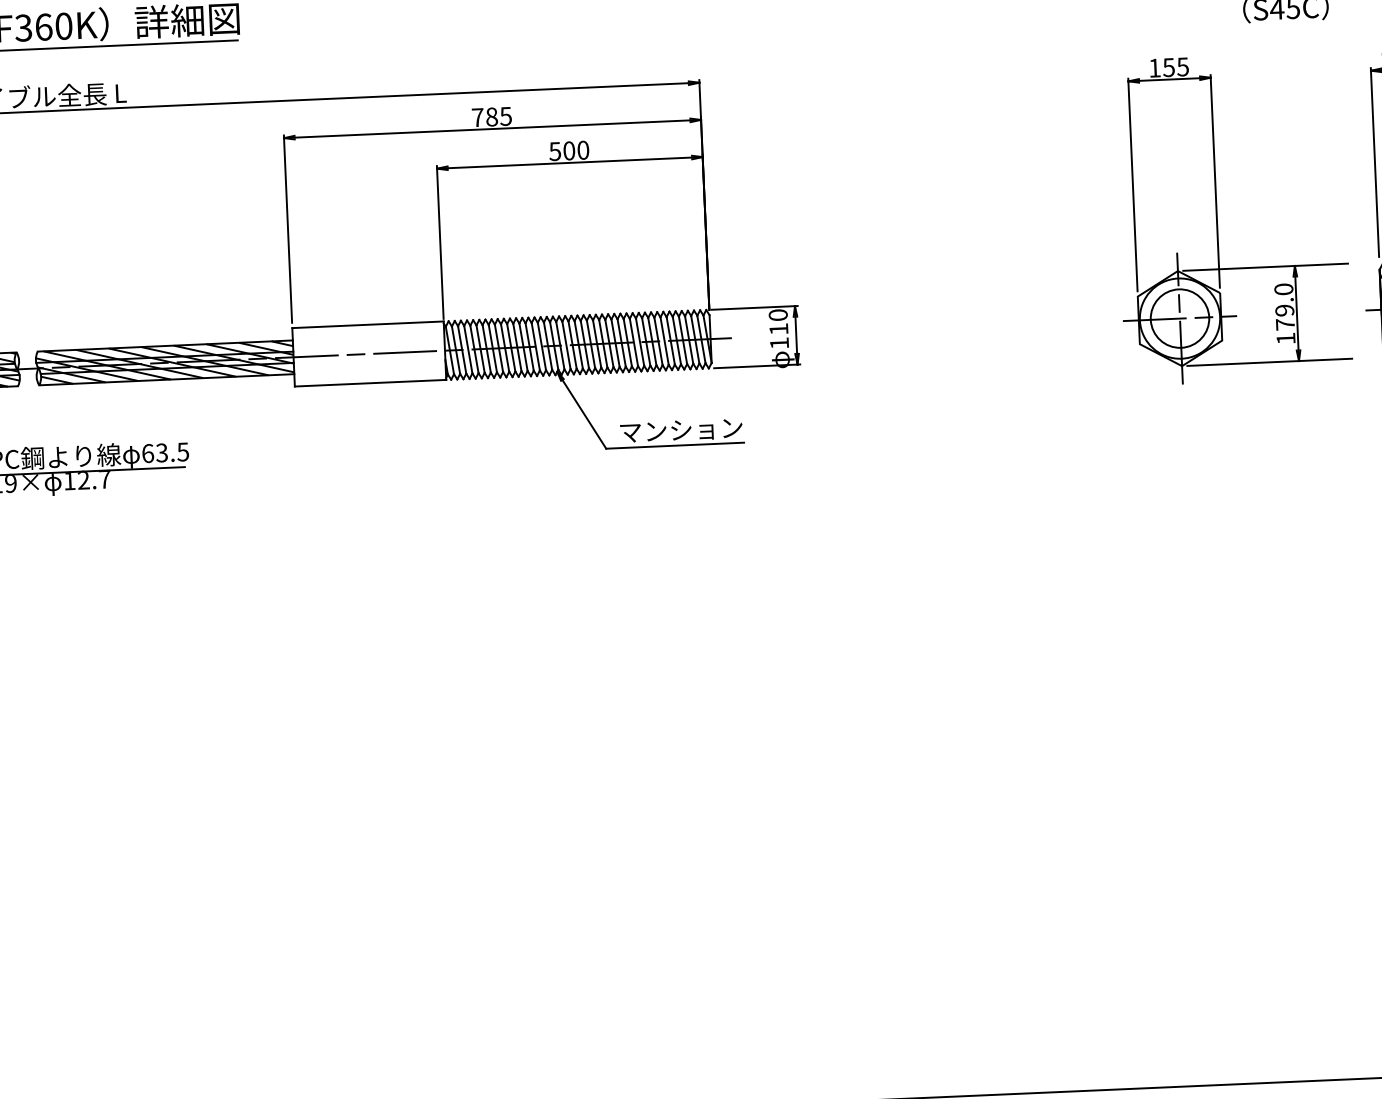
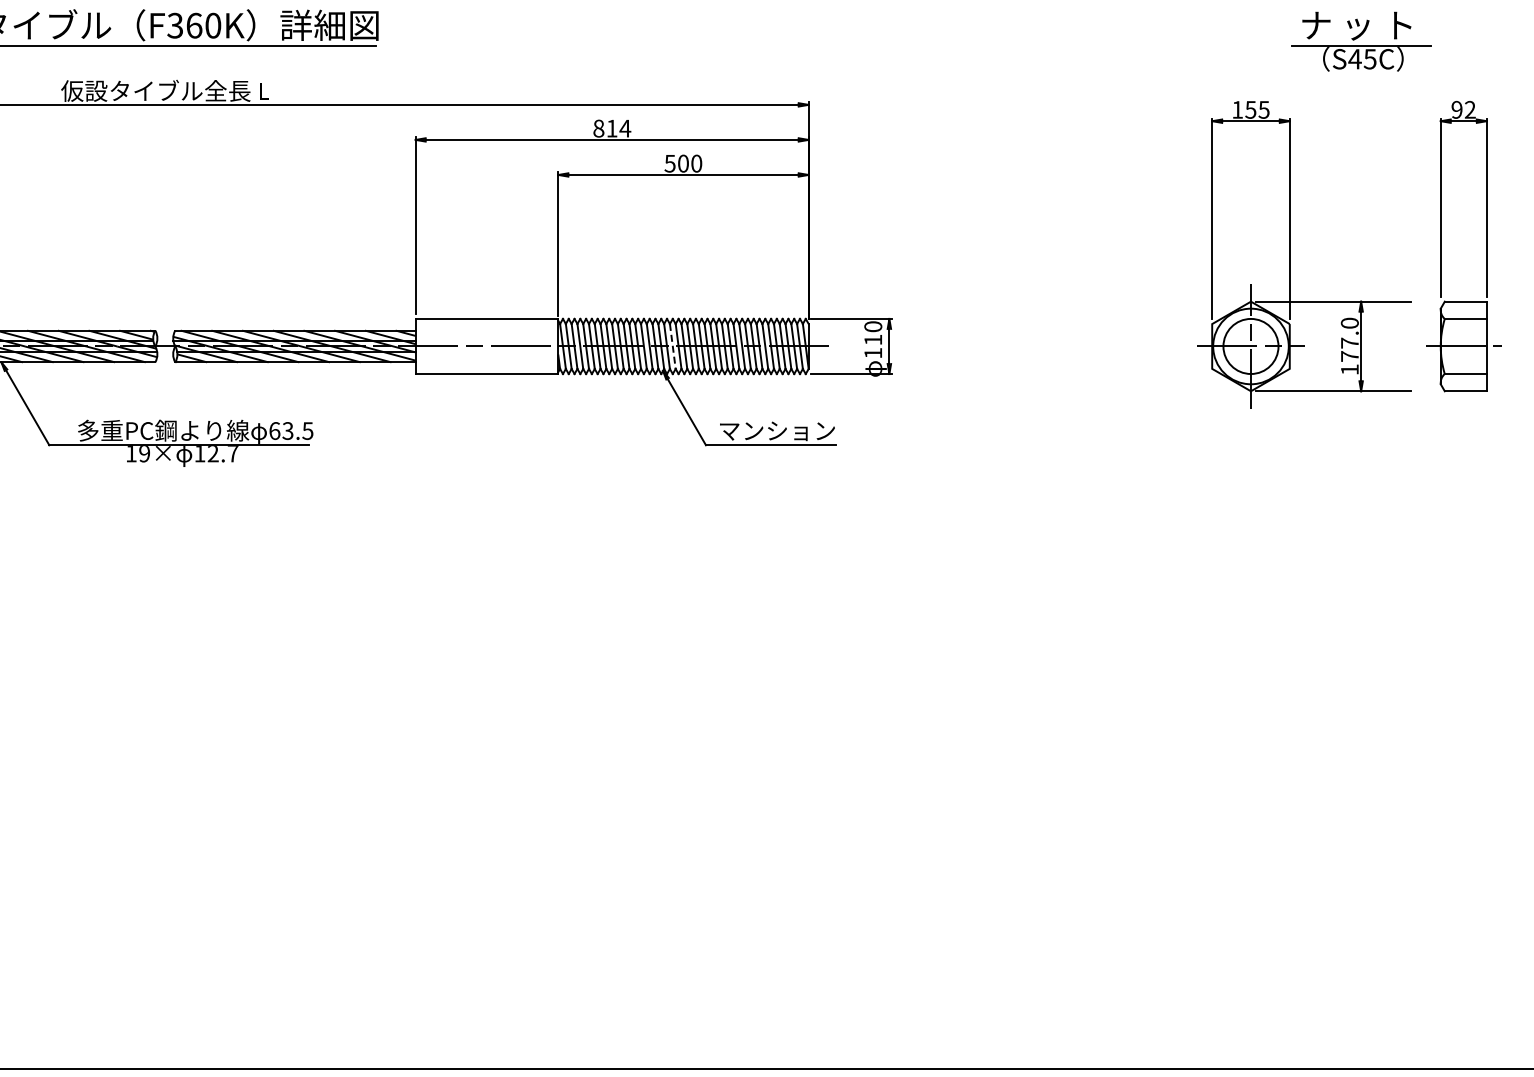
text: (492, 116) -> (612, 128), 785 -> 814
text: (1284, 309) -> (1349, 342), 179.0 -> 177.0
line: (566, 345) -> (672, 346), solid -> dashed

